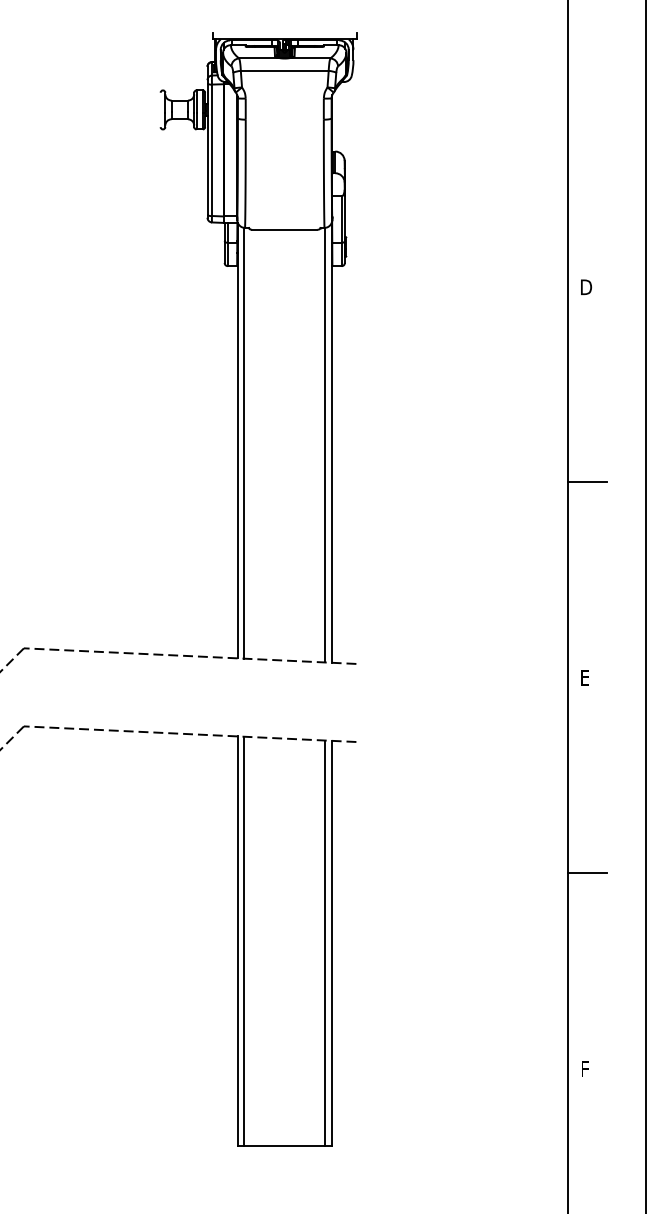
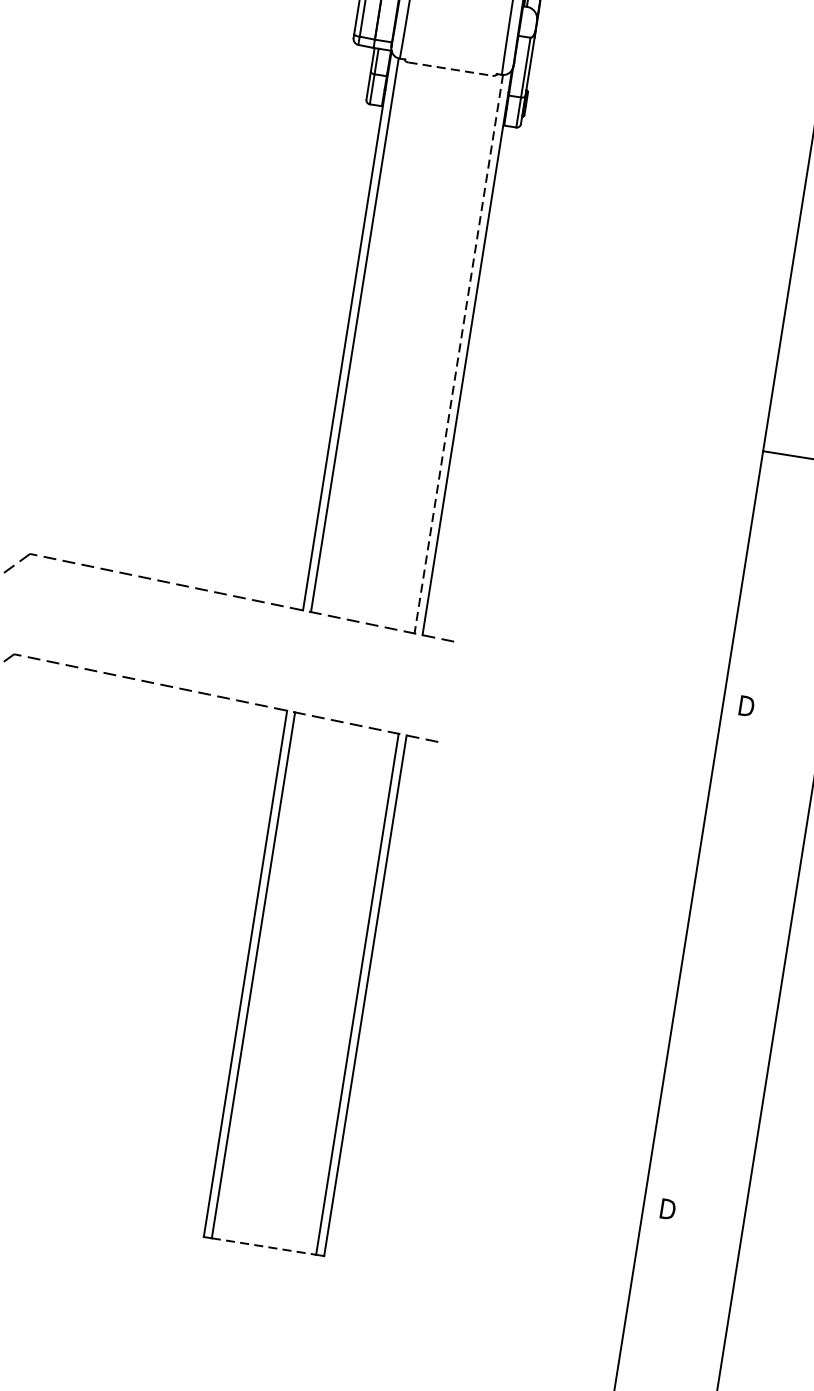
line: (284, 229) -> (450, 68), solid -> dashed
line: (325, 445) -> (458, 354), solid -> dashed
text: (585, 677) -> (745, 705), E -> D
line: (587, 872) -> (708, 956), removed
text: (586, 1068) -> (667, 1208), F -> D
line: (284, 1145) -> (263, 1245), solid -> dashed

